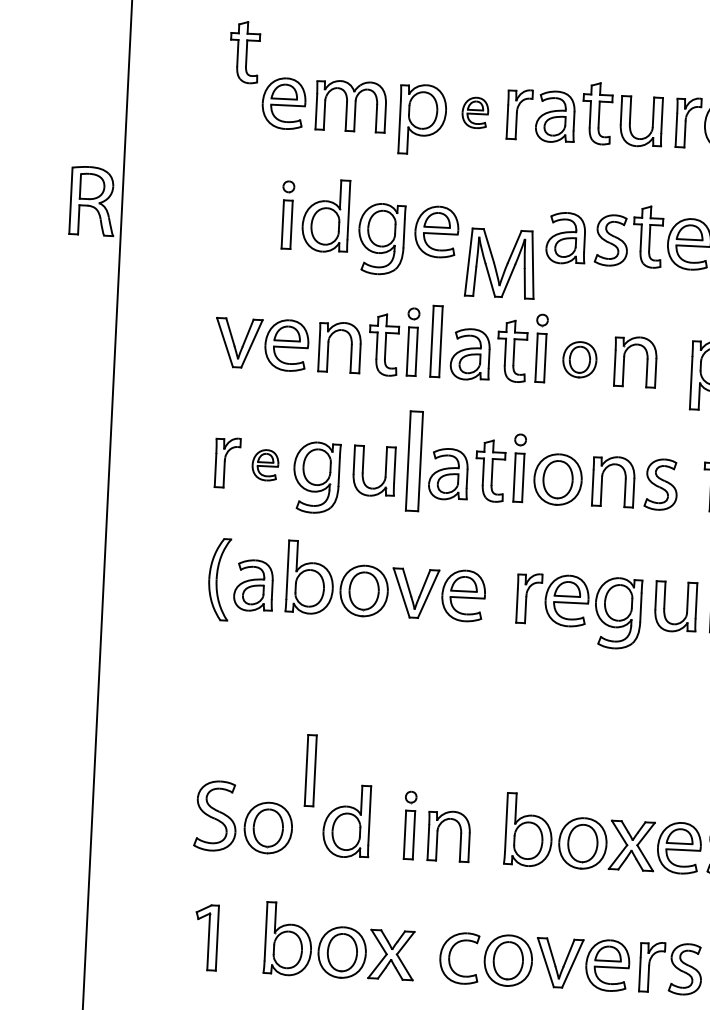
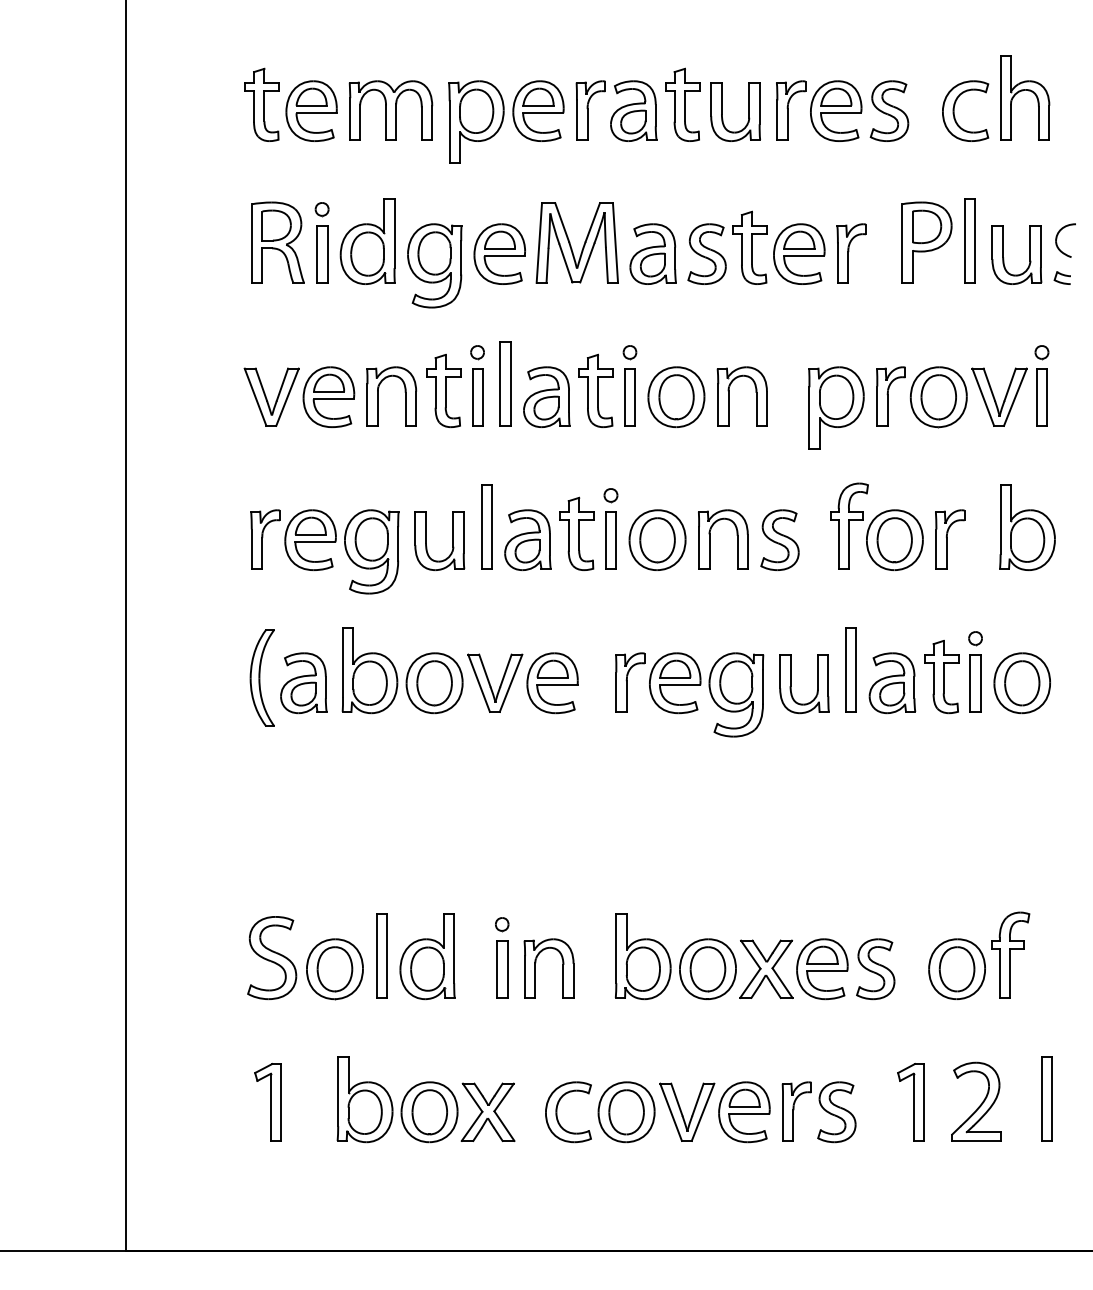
part: (244, 52) -> (261, 104), moved
part: (475, 112) -> (538, 110), size x1.67
part: (92, 200) -> (277, 242), moved
part: (500, 263) -> (576, 242), moved
part: (579, 359) -> (676, 396), size x1.43
part: (414, 461) -> (486, 526), size x0.71
part: (265, 464) -> (310, 539), size x1.67
part: (310, 770) -> (381, 955), moved

